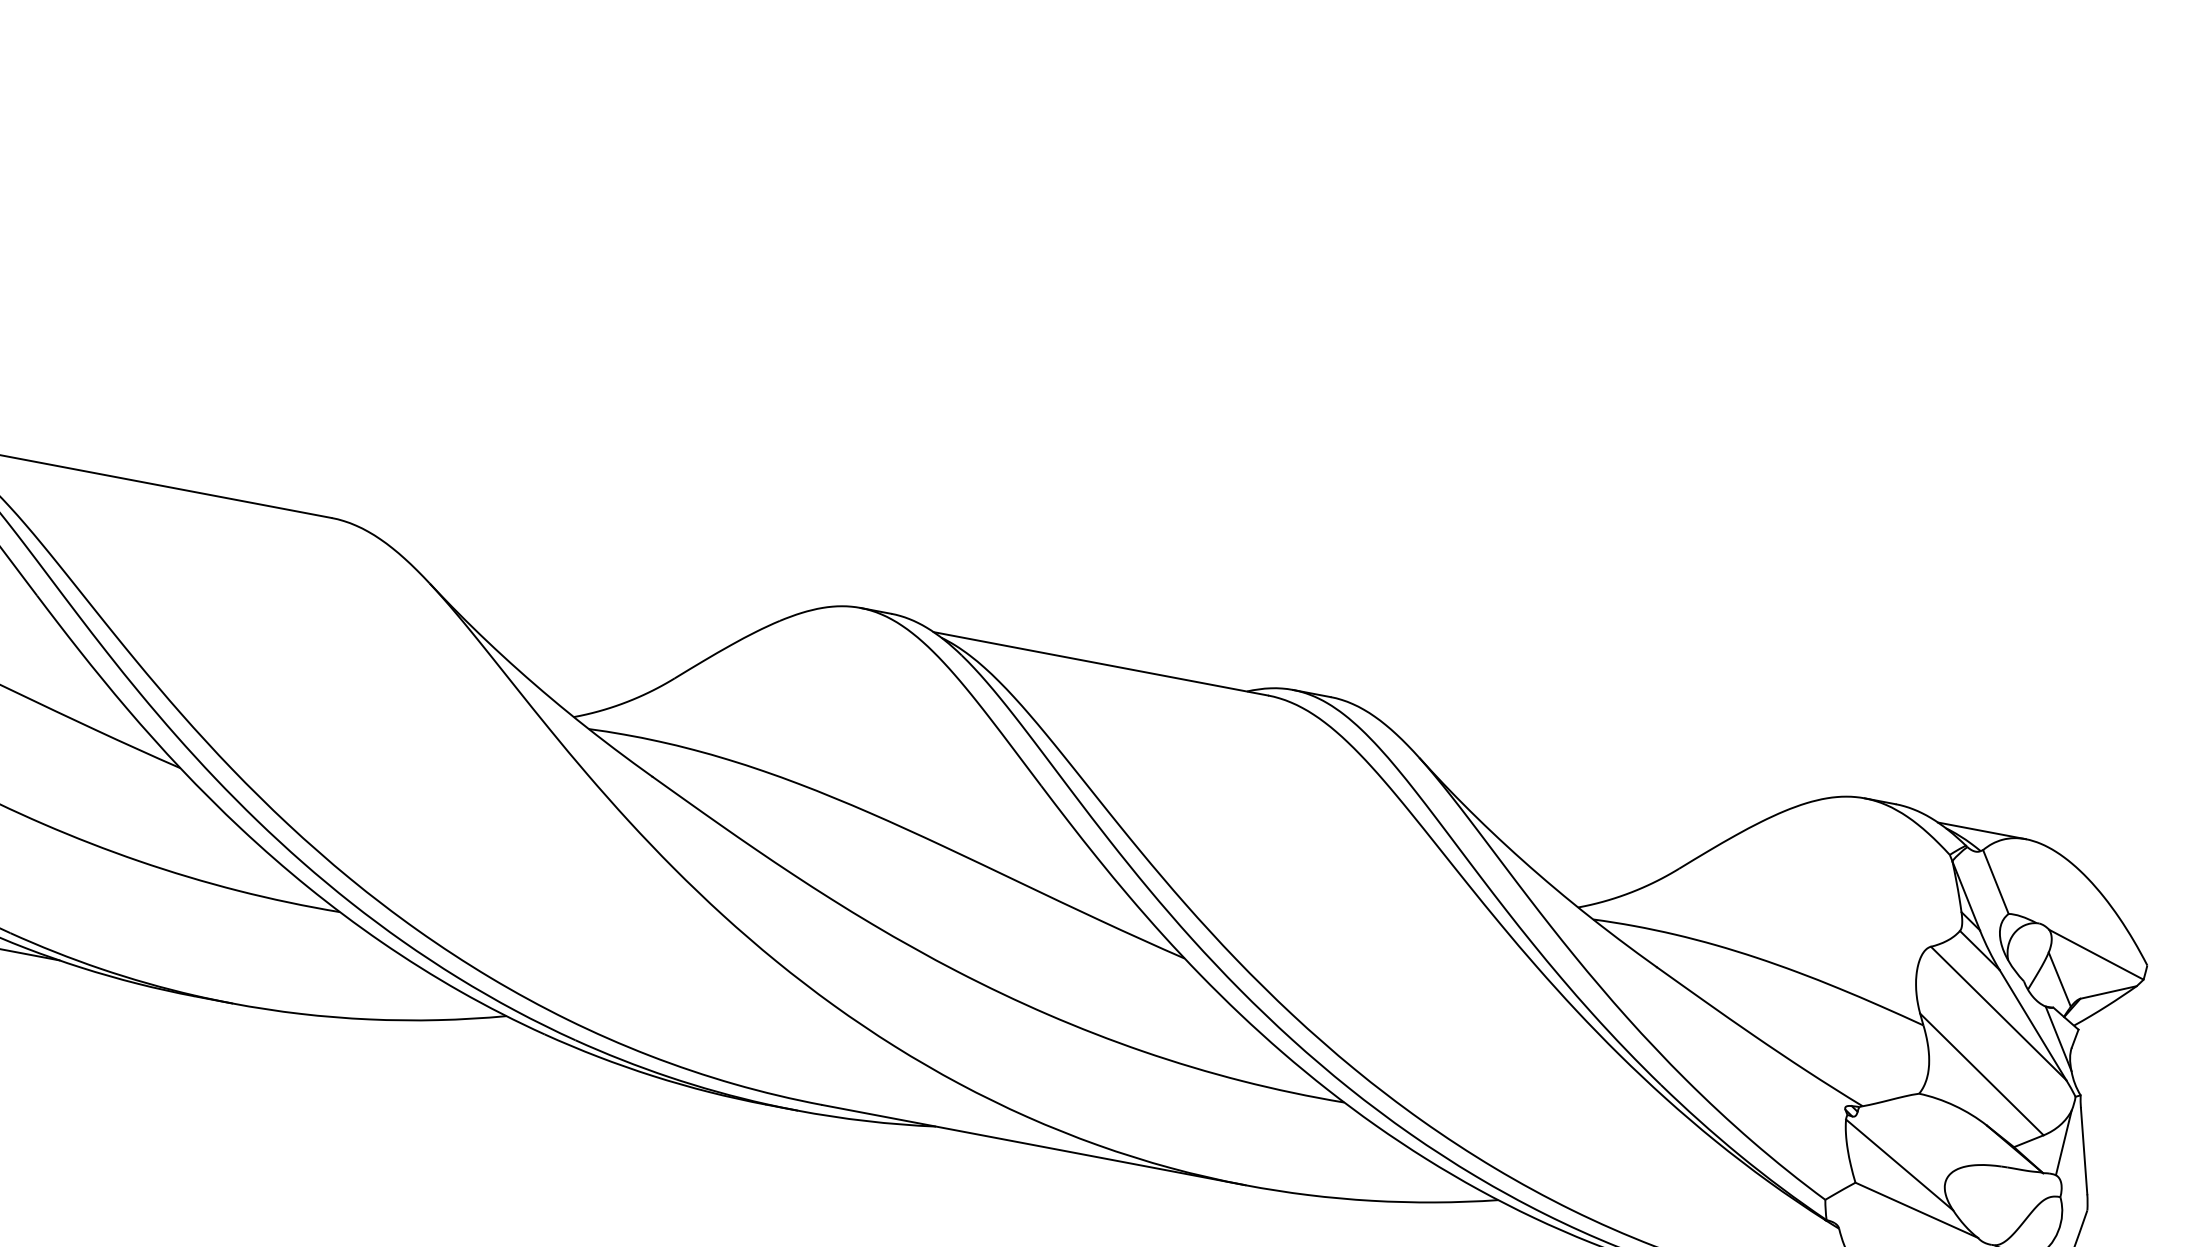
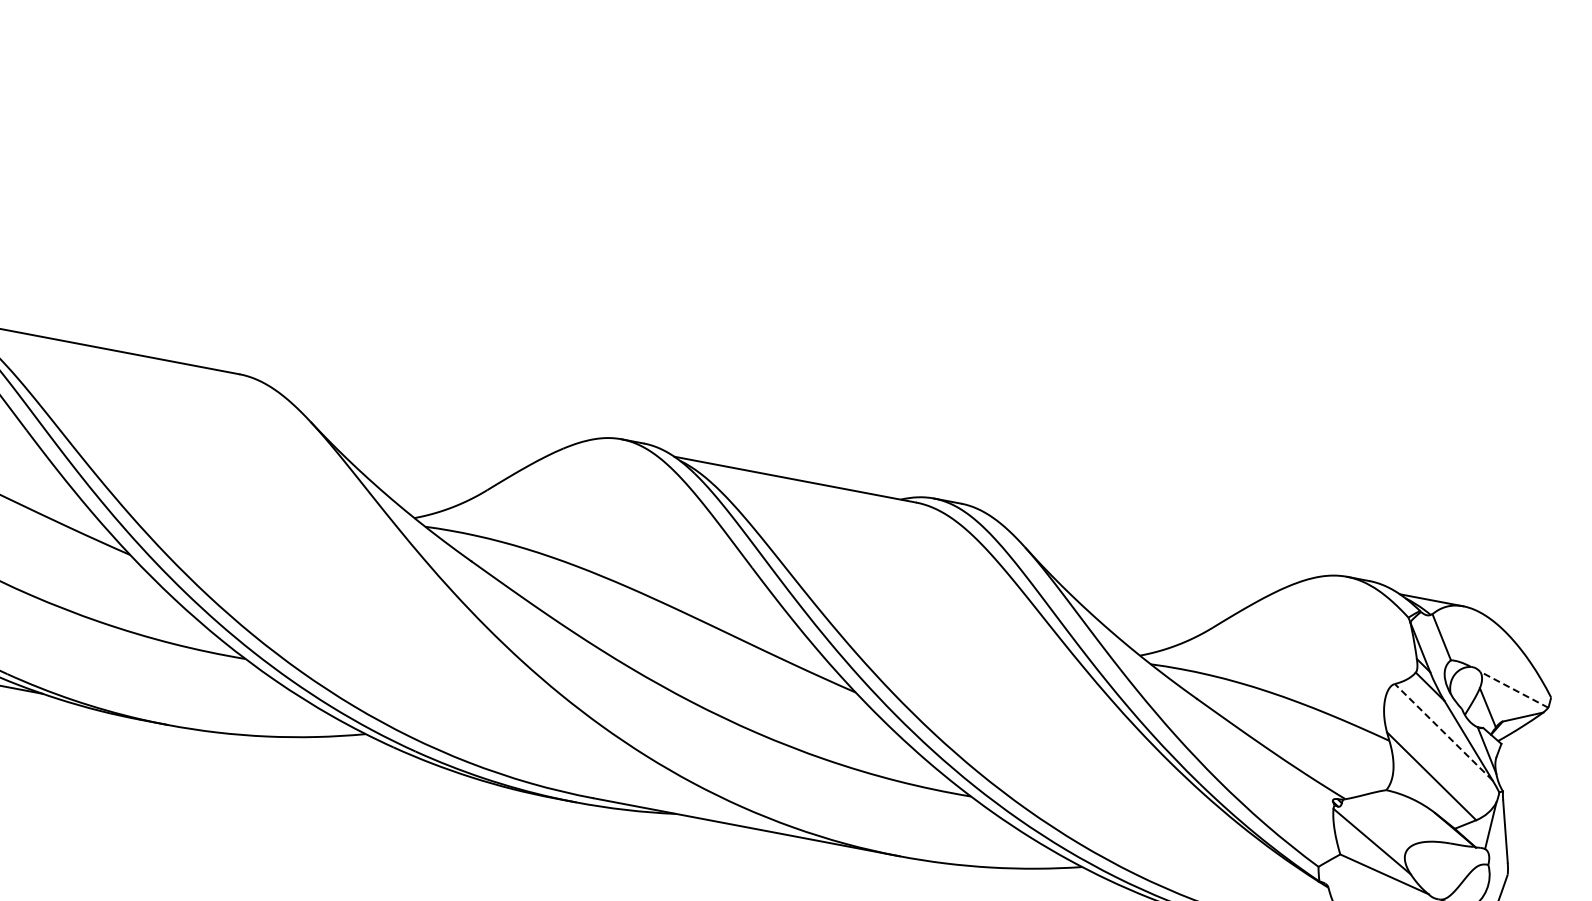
line: (2096, 954) -> (1514, 689), solid -> dashed
line: (1998, 1013) -> (1443, 732), solid -> dashed

